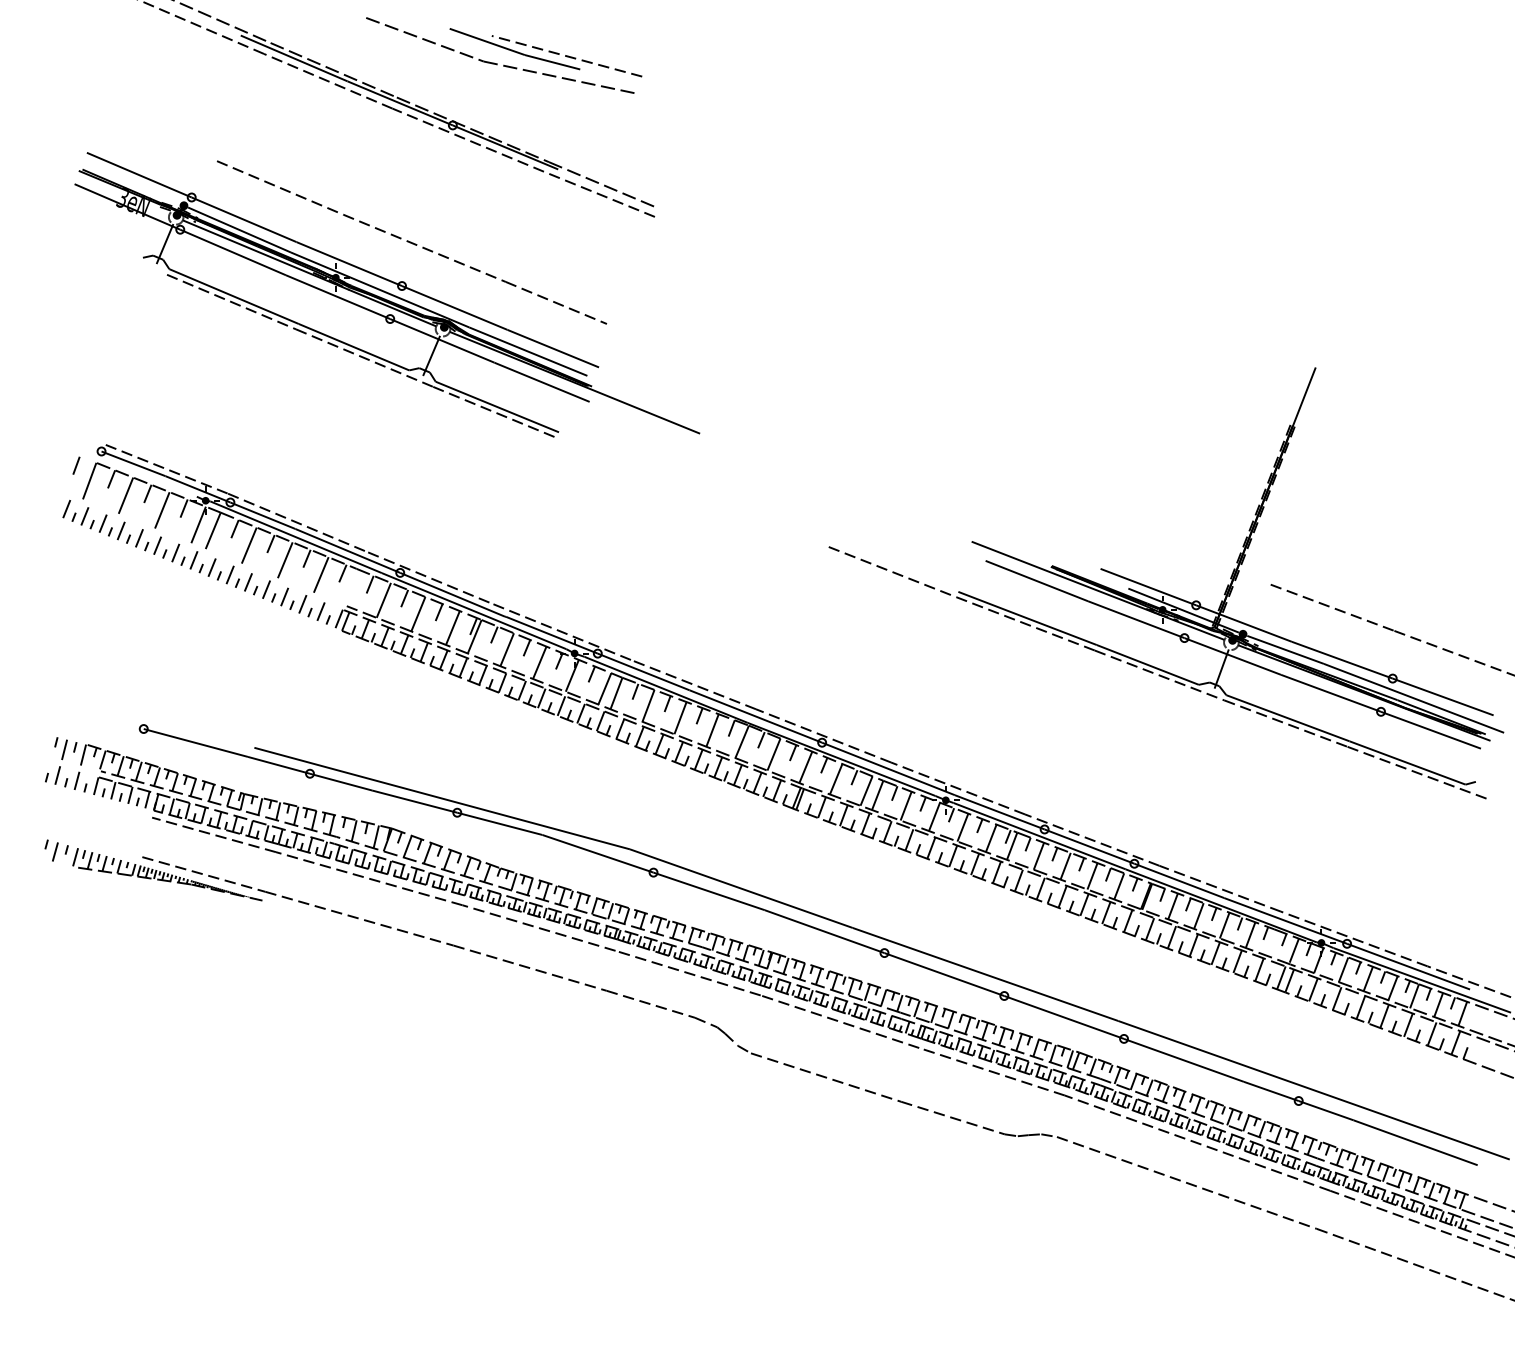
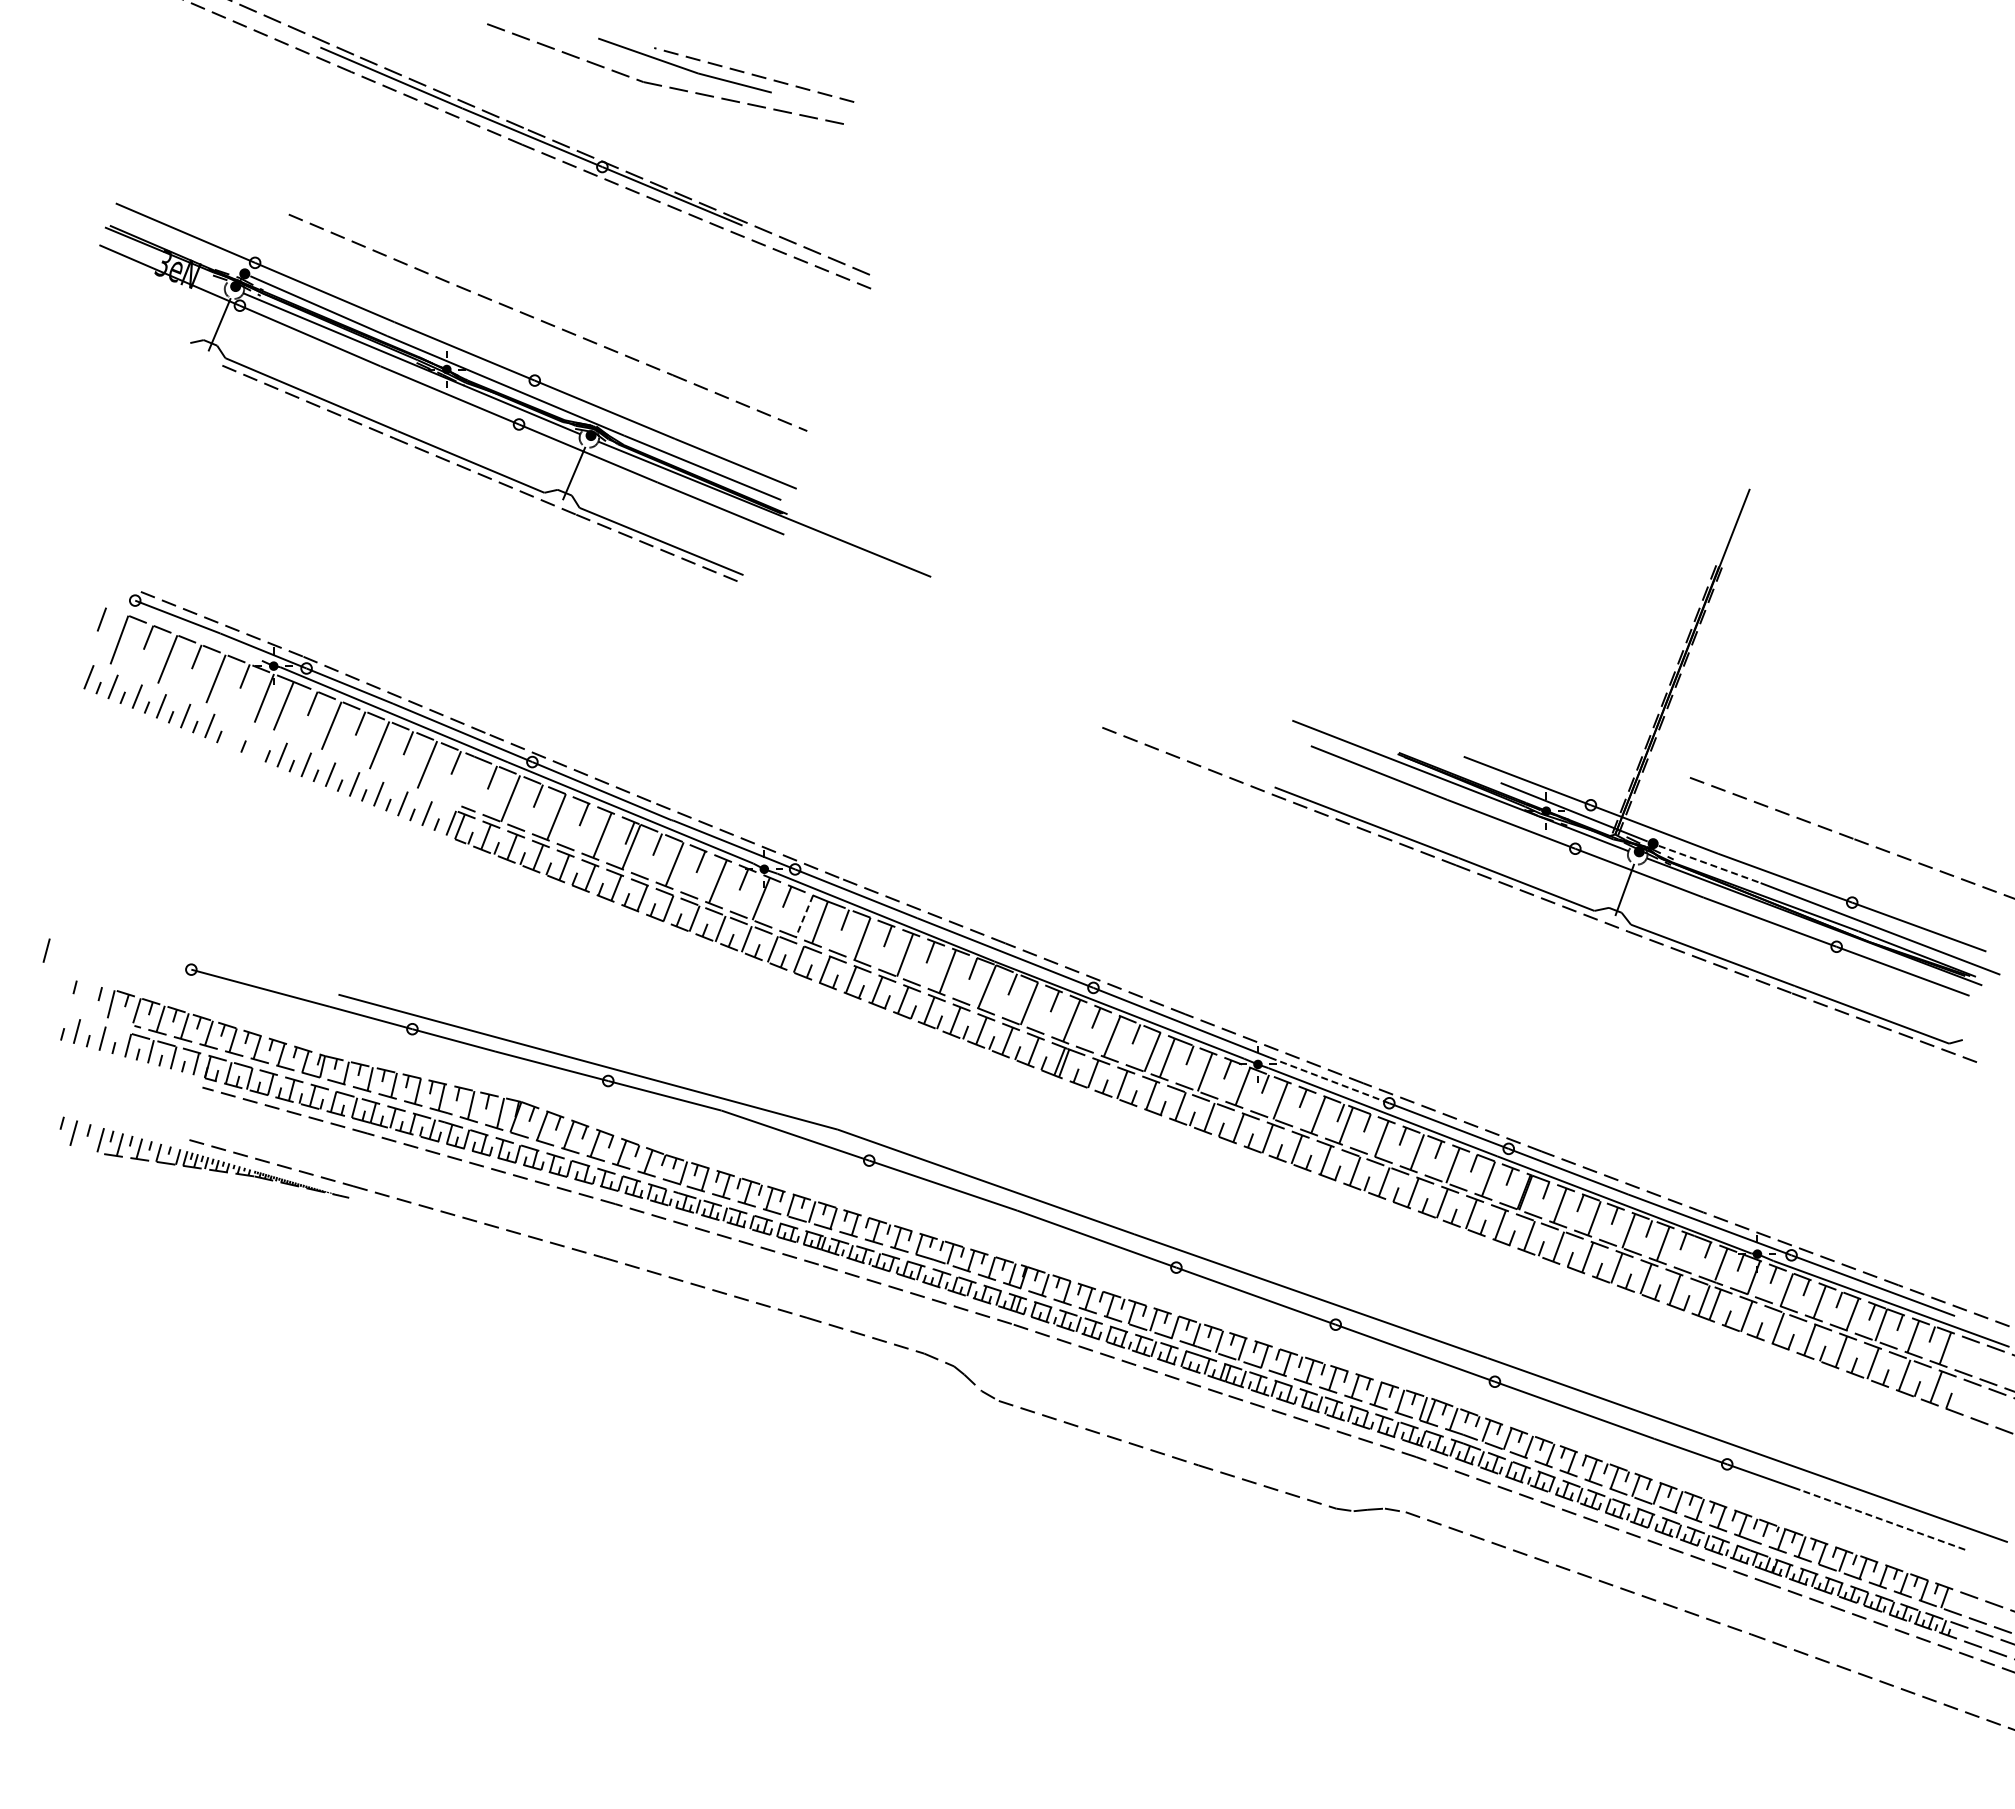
line: (175, 552) -> (233, 735), removed
line: (193, 560) -> (257, 745), removed
line: (1286, 649) -> (1710, 864), solid -> dashed
line: (604, 689) -> (804, 916), solid -> dashed
line: (34, 714) -> (46, 950), added
line: (64, 749) -> (85, 996), removed
line: (999, 812) -> (1329, 1080), solid -> dashed
line: (1415, 1142) -> (1882, 1519), solid -> dashed

